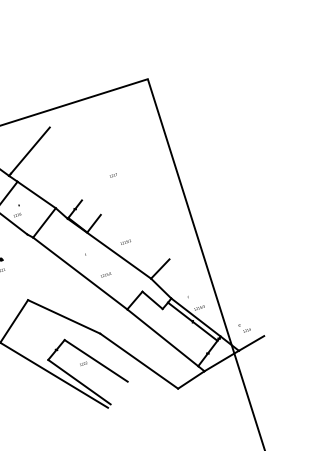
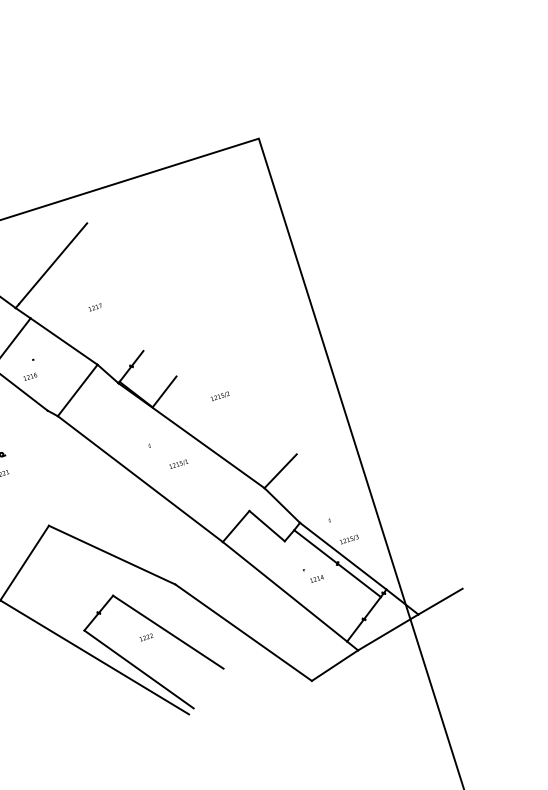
text: (112, 175) -> (93, 307), moved
text: (125, 241) -> (219, 395), moved
text: (106, 274) -> (179, 463), moved
part: (244, 328) -> (312, 575), moved

